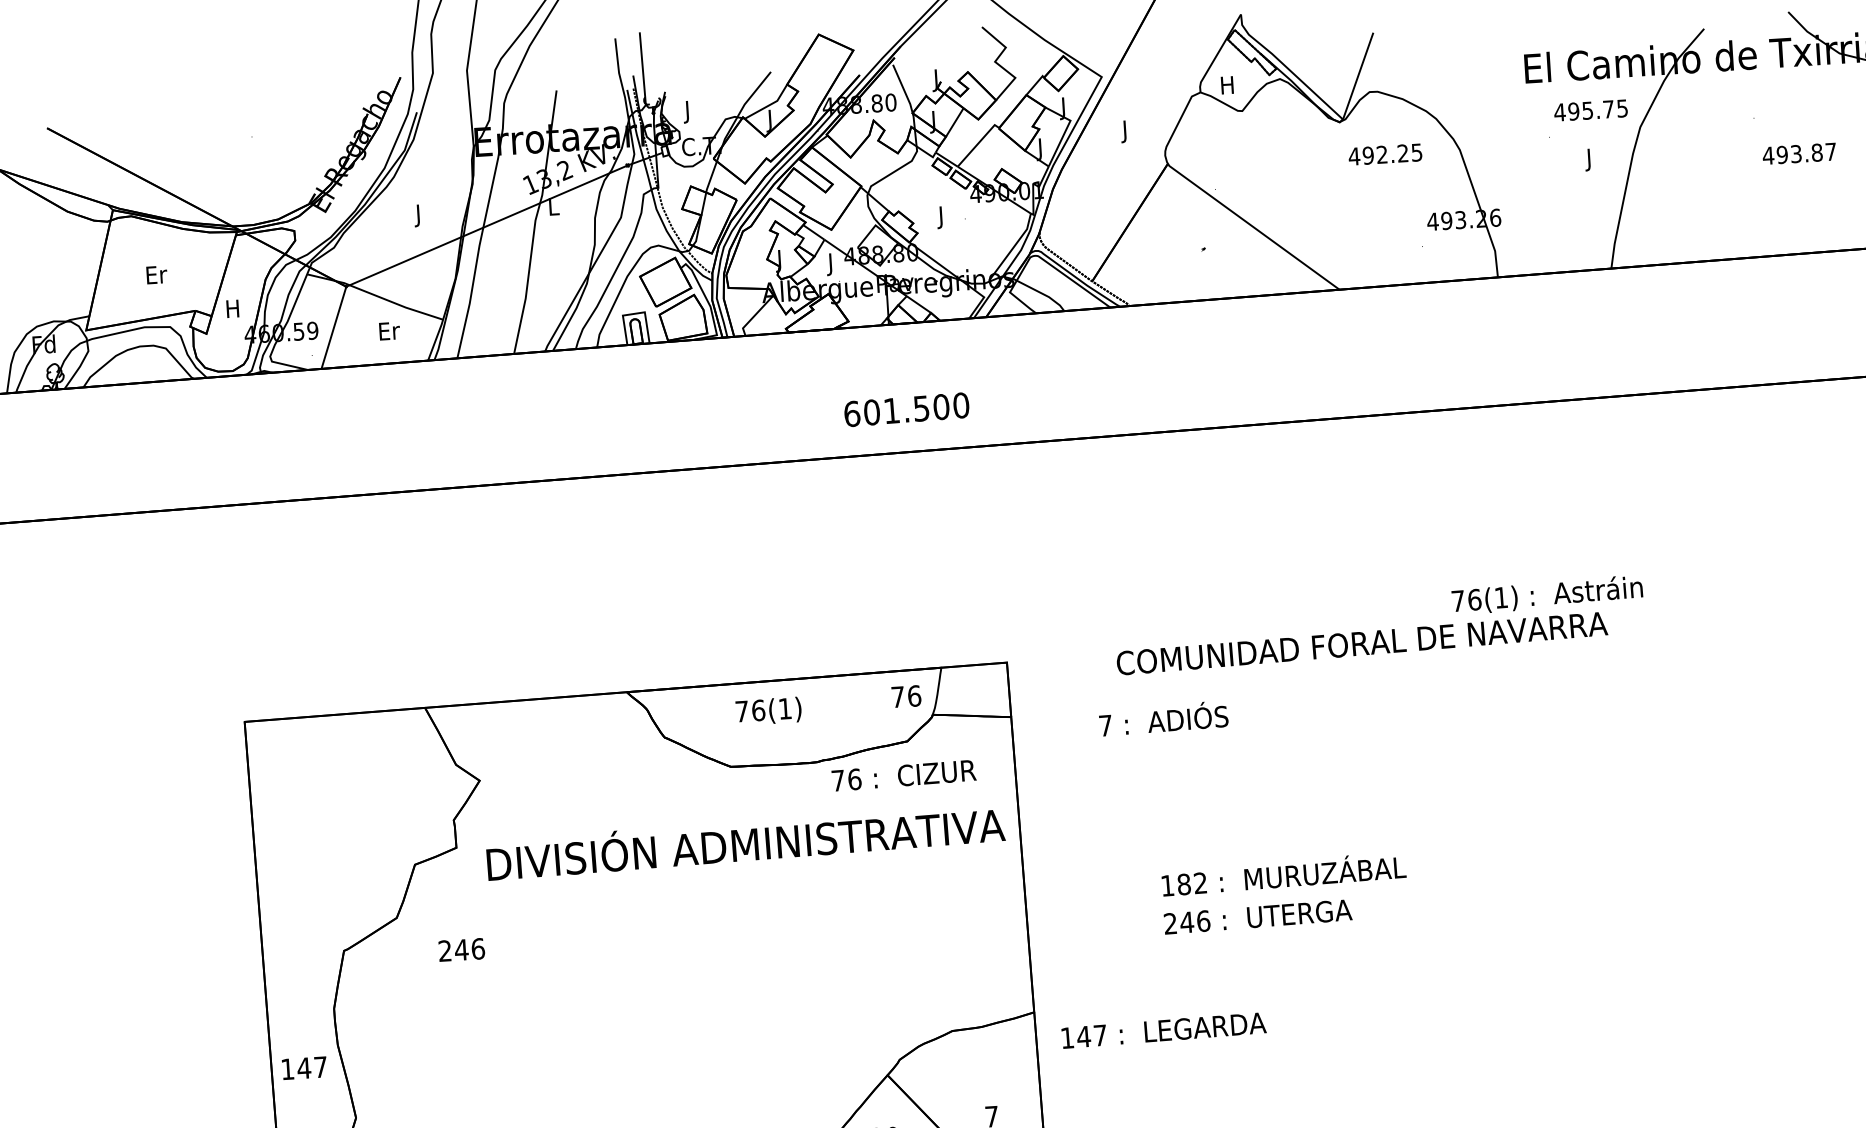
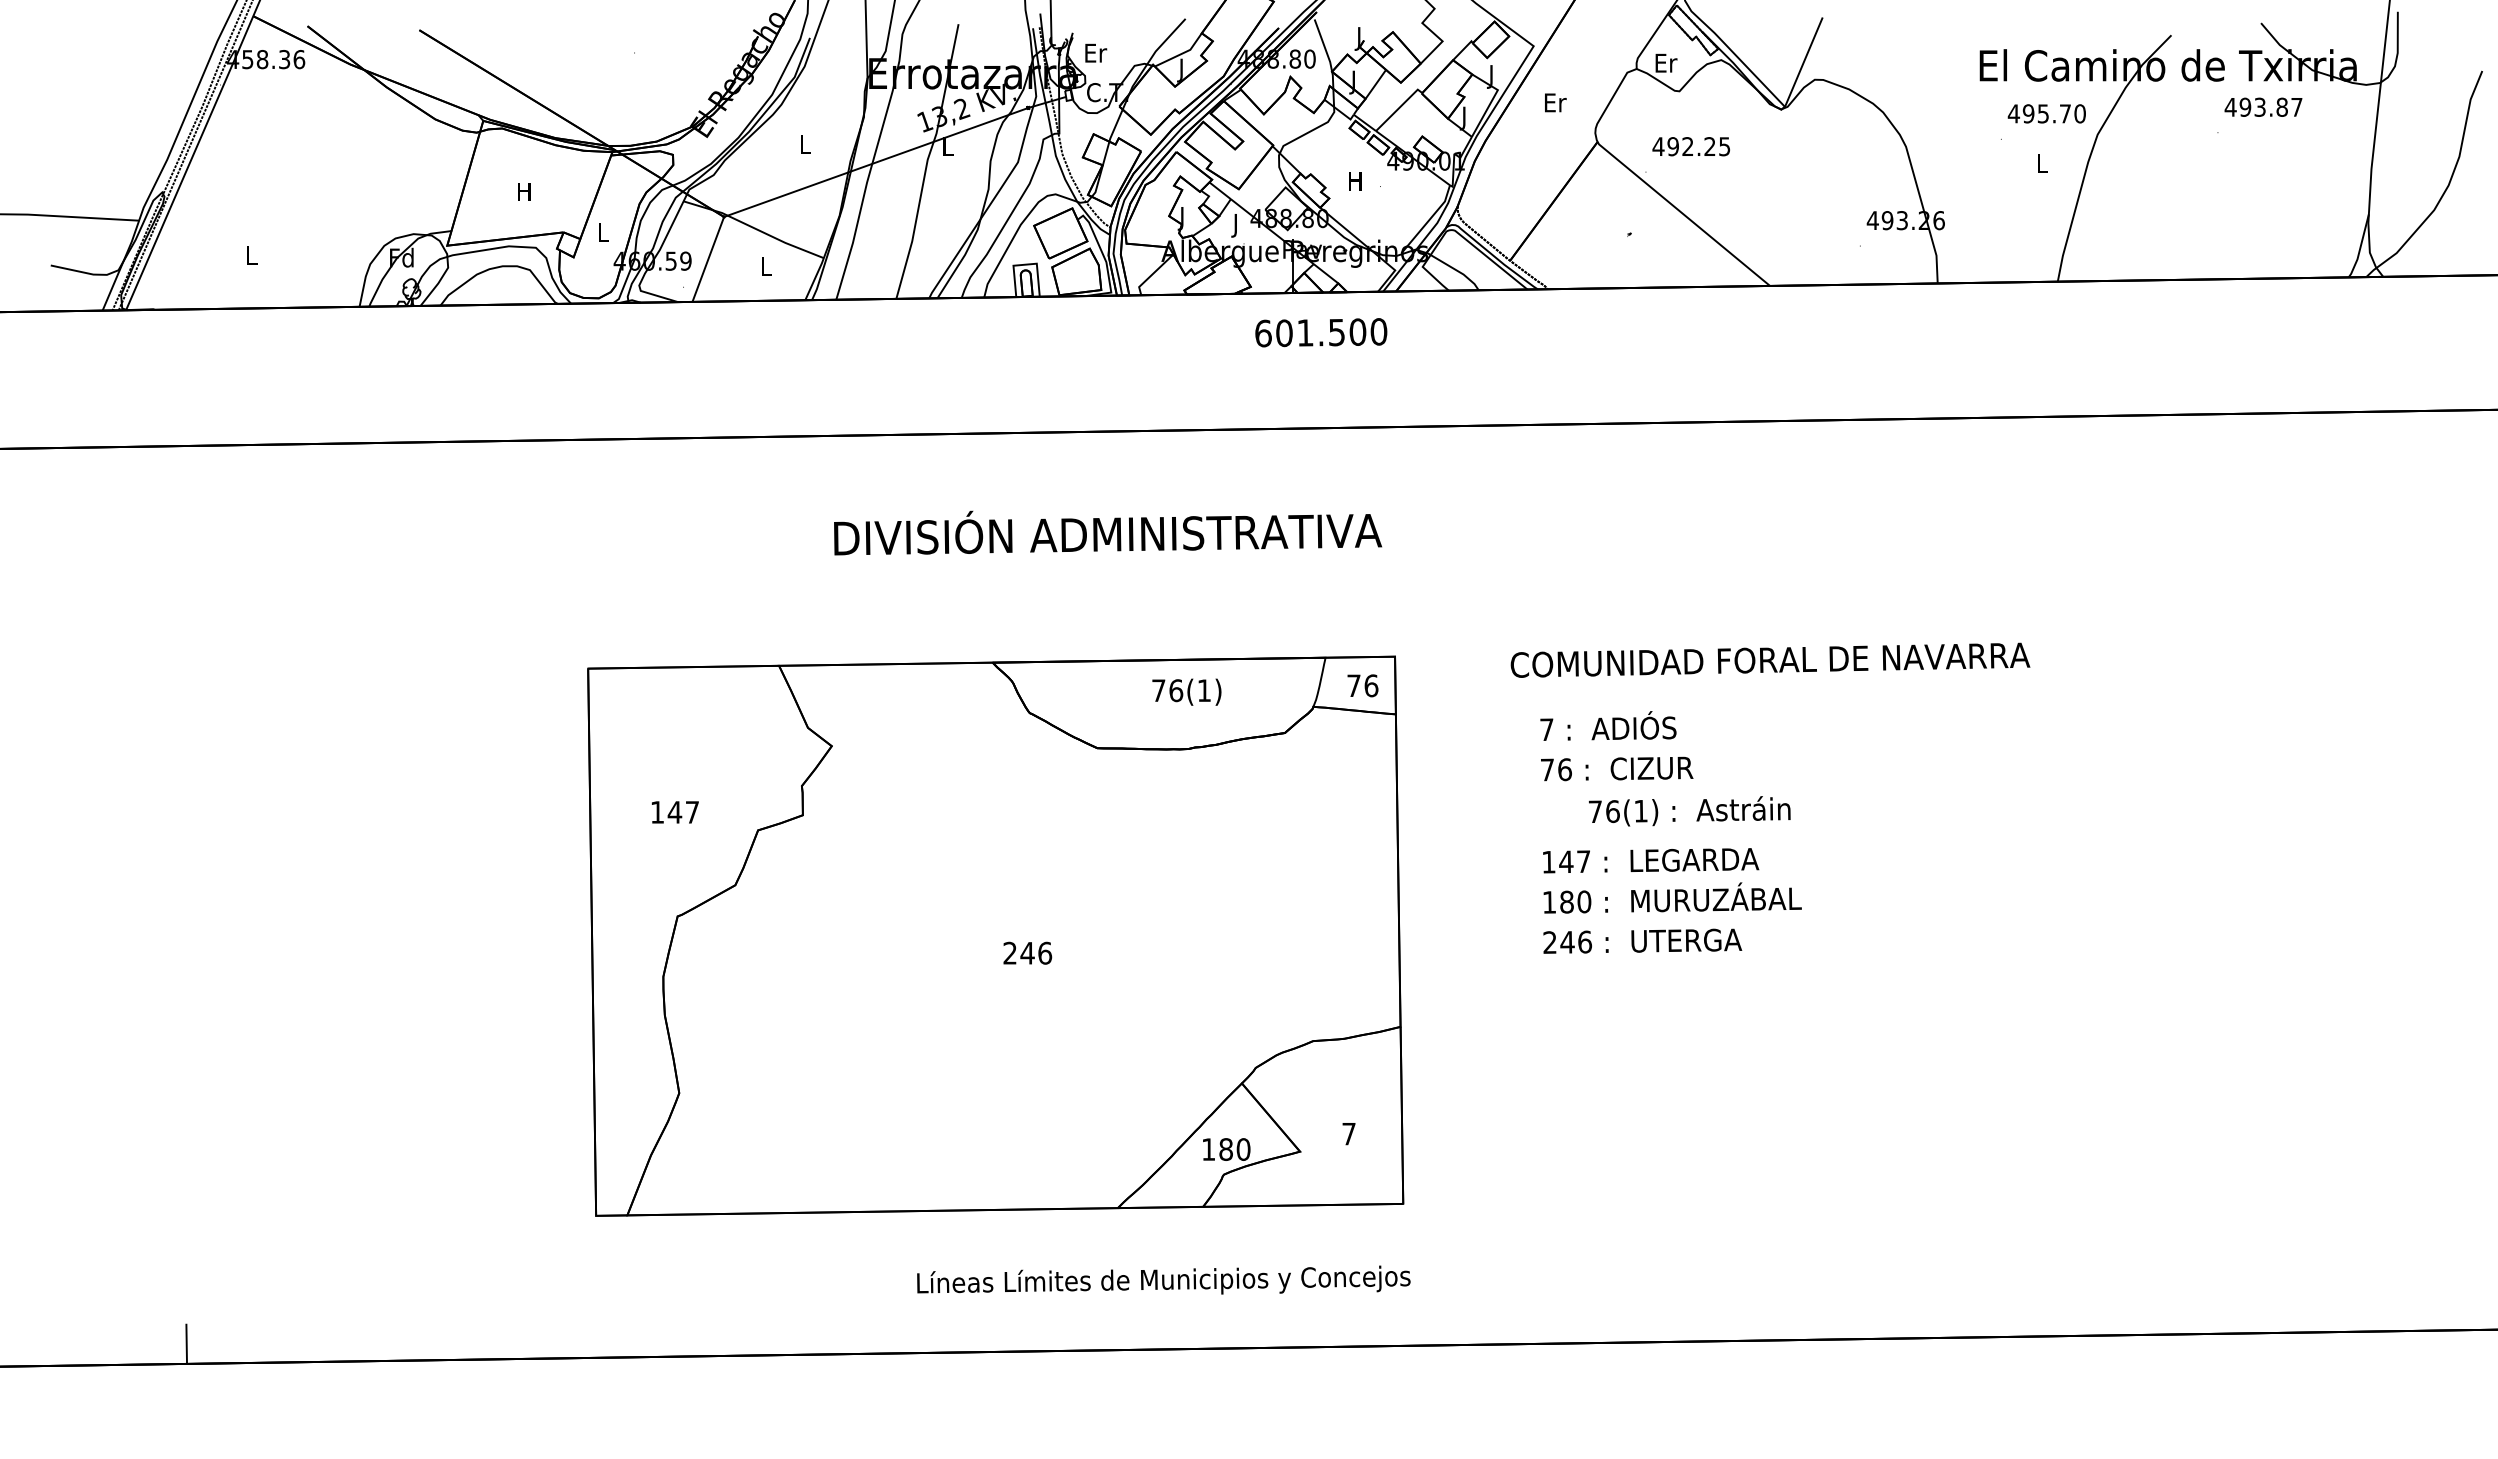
text: (1228, 84) -> (1666, 62), H -> Er
text: (1621, 108) -> (2079, 113), 495.75 -> 495.70
text: (688, 111) -> (1096, 55), J -> Er
text: (1125, 131) -> (1555, 105), J -> Er
text: (1799, 153) -> (2263, 106), moved
text: (1384, 154) -> (1690, 146), moved
text: (1590, 159) -> (2042, 165), J -> L
text: (419, 215) -> (805, 146), J -> L
text: (941, 217) -> (1355, 183), J -> H
text: (157, 274) -> (525, 191), Er -> H
text: (232, 308) -> (602, 232), H -> L
text: (389, 331) -> (766, 266), Er -> L
text: (907, 409) -> (1321, 332), moved
text: (1547, 595) -> (1689, 811), moved
text: (906, 696) -> (1362, 685), moved
text: (768, 710) -> (1186, 691), moved
text: (1163, 718) -> (1608, 725), moved
text: (904, 775) -> (1617, 768), moved
text: (745, 843) -> (1107, 532), moved
text: (1200, 882) -> (1584, 901), 182 -> 180
text: (461, 949) -> (1027, 952), moved
text: (1164, 1030) -> (1651, 860), moved
text: (304, 1068) -> (675, 812), moved

